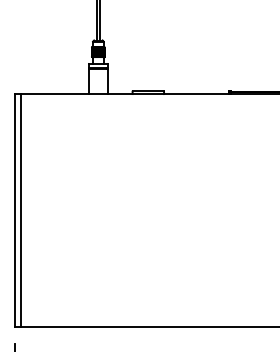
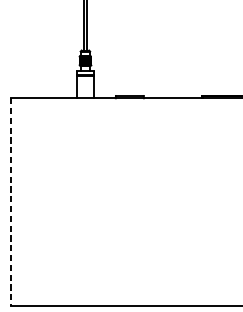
line: (21, 210) -> (16, 201), removed
line: (14, 211) -> (10, 202), solid -> dashed

